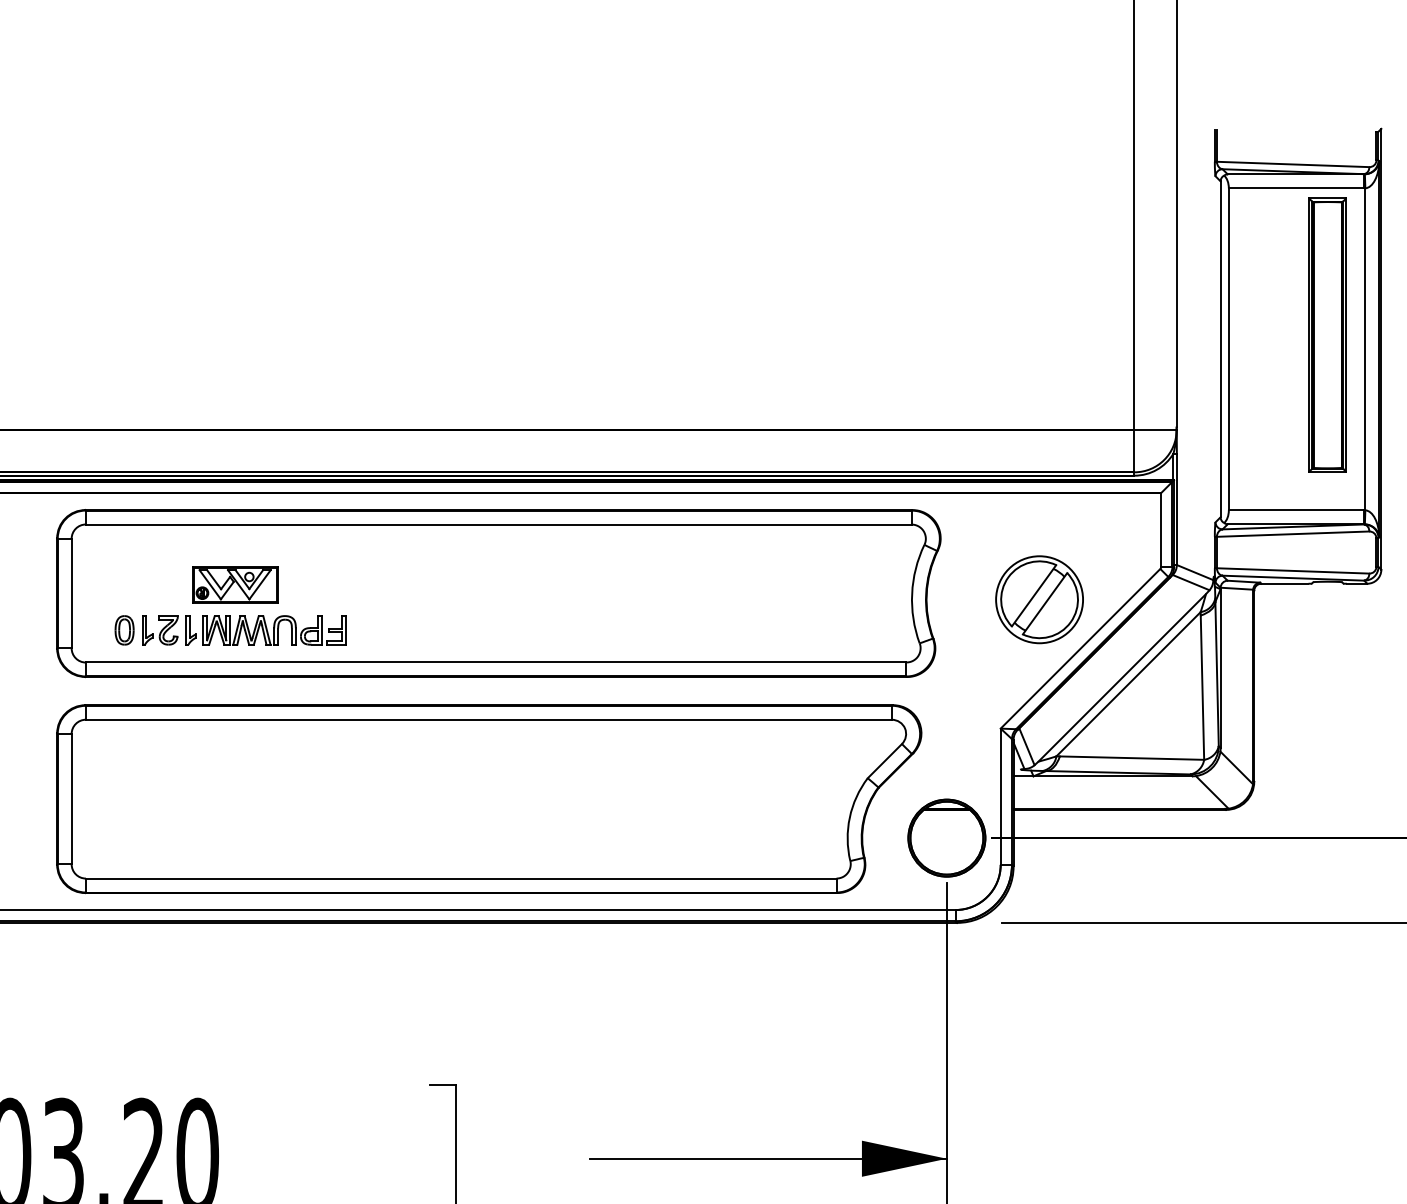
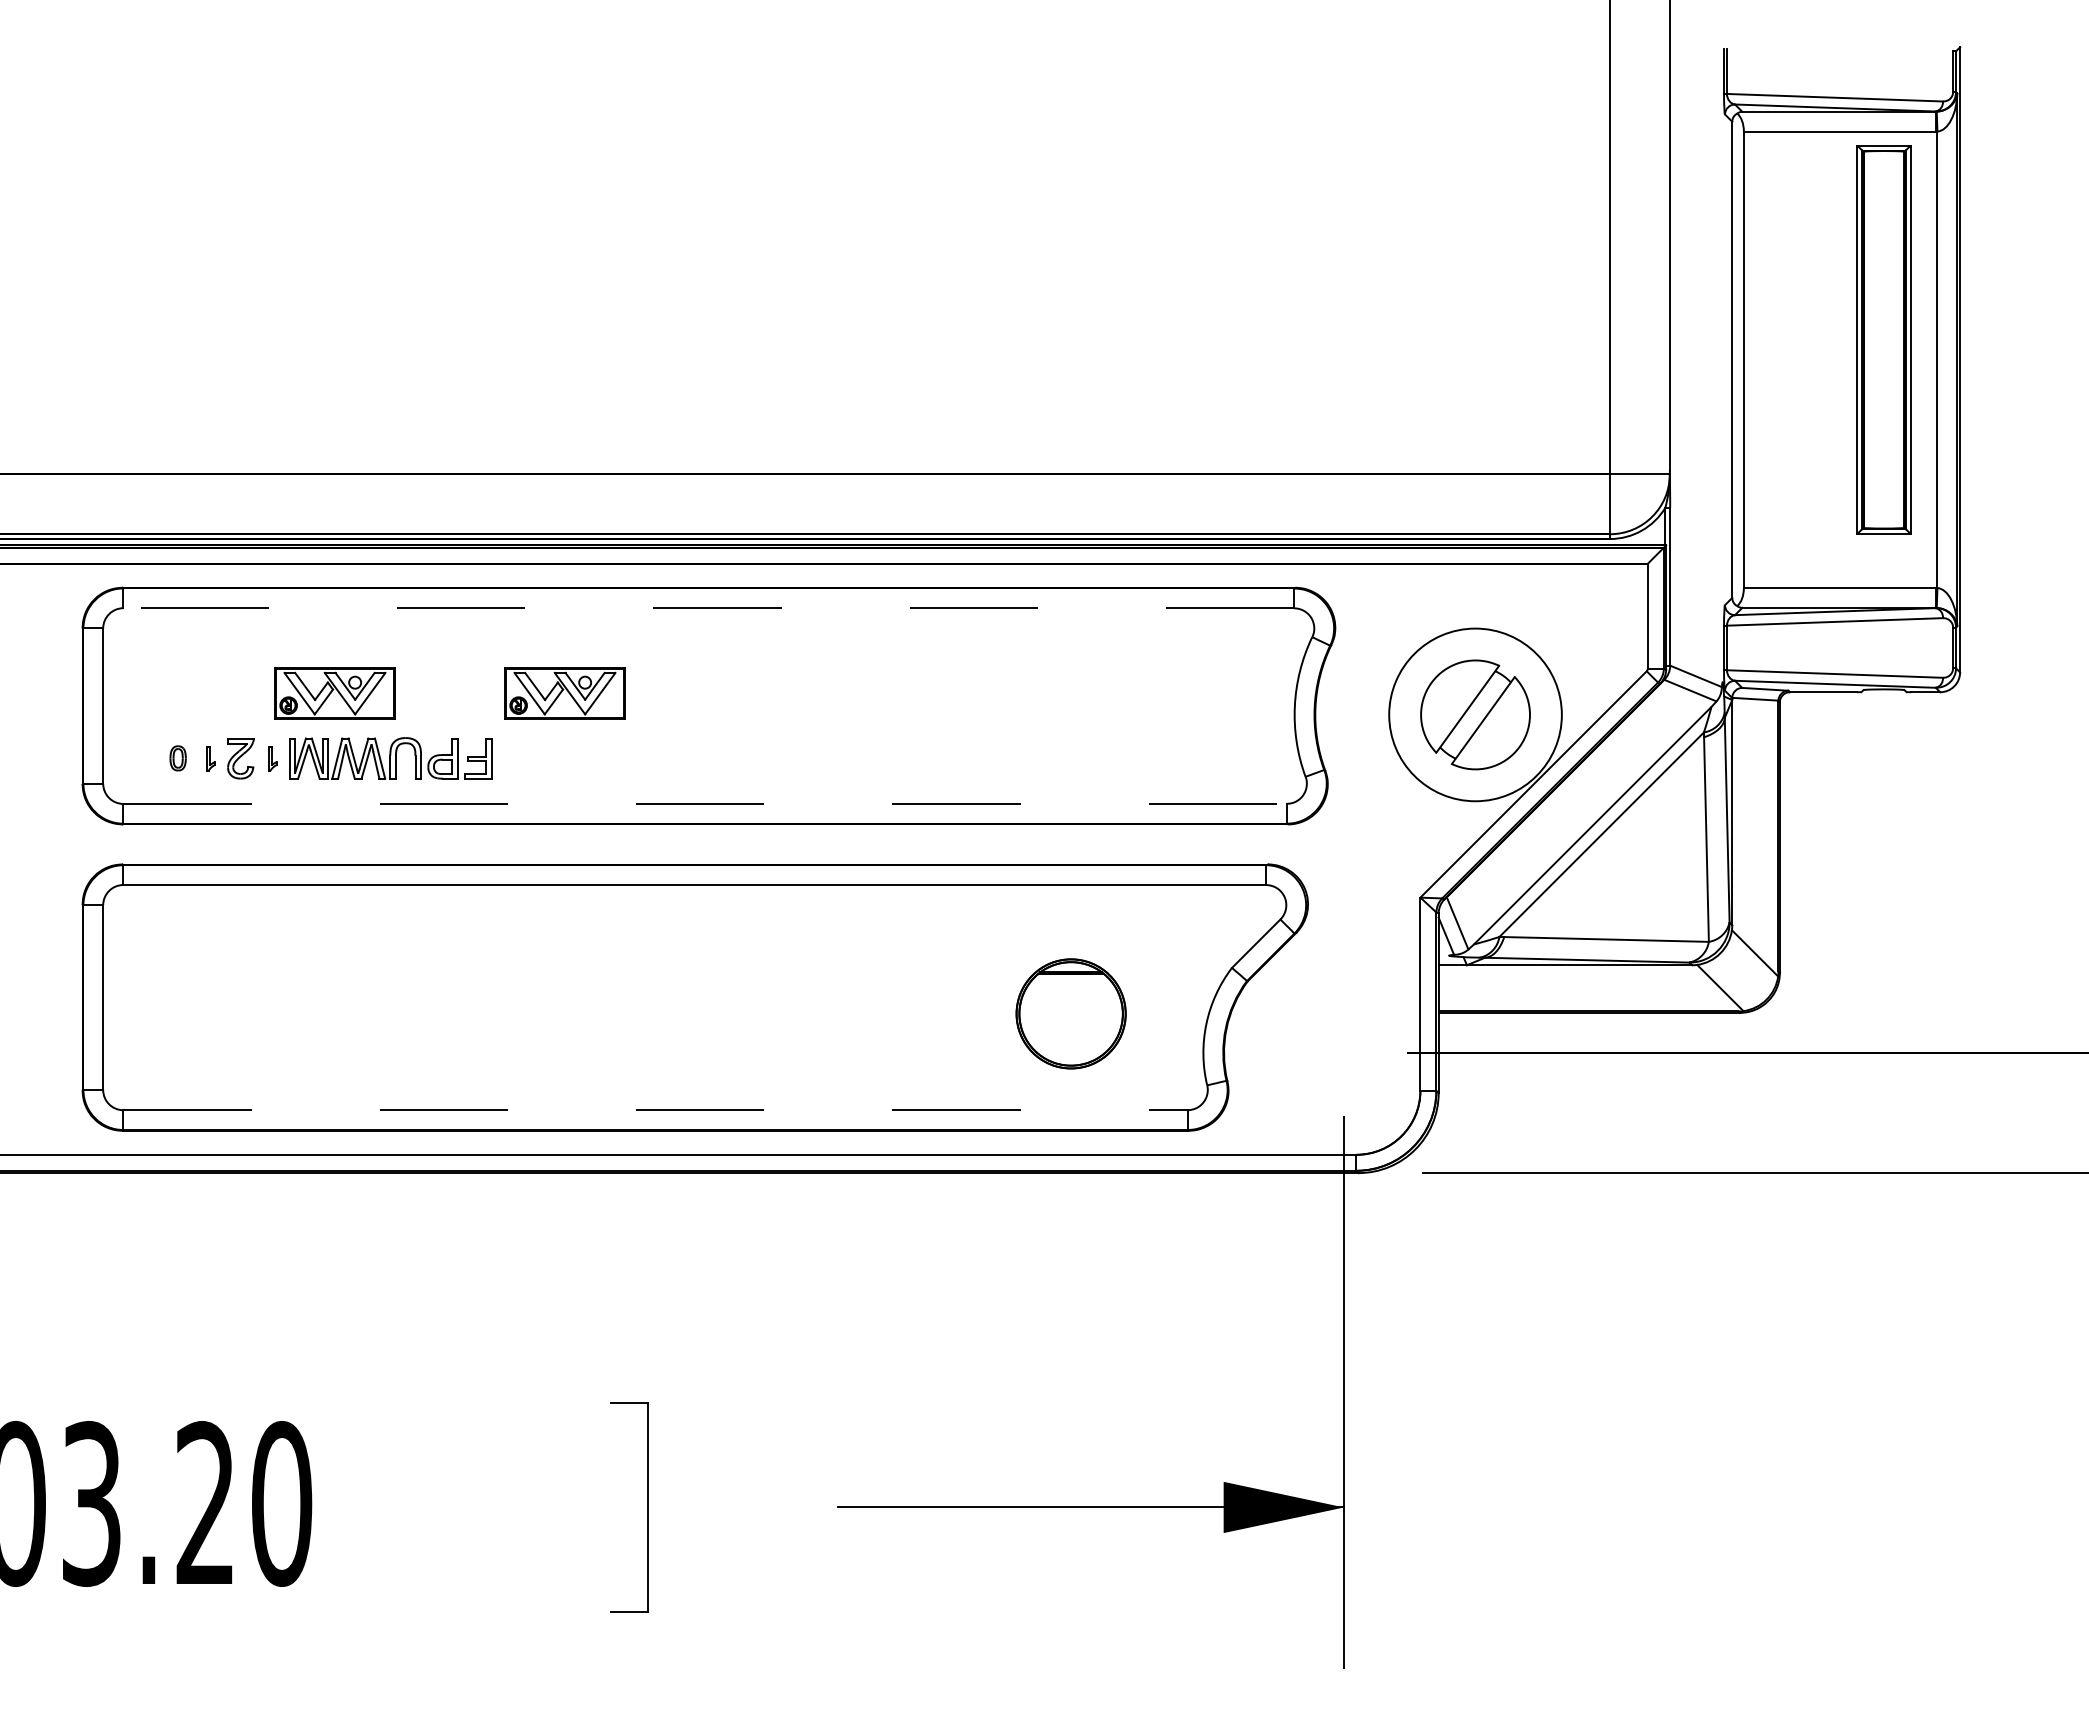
line: (498, 524) -> (708, 608), solid -> dashed
part: (397, 584) -> (564, 693), added
circle: (1039, 599) -> (1475, 714), size x1.4
part: (124, 630) -> (177, 758), size x0.6
part: (147, 630) -> (210, 758), size x0.6
part: (191, 630) -> (272, 758), size x0.6
line: (496, 662) -> (705, 803), solid -> dashed
part: (946, 837) -> (1070, 1013), moved
line: (461, 878) -> (656, 1110), solid -> dashed

